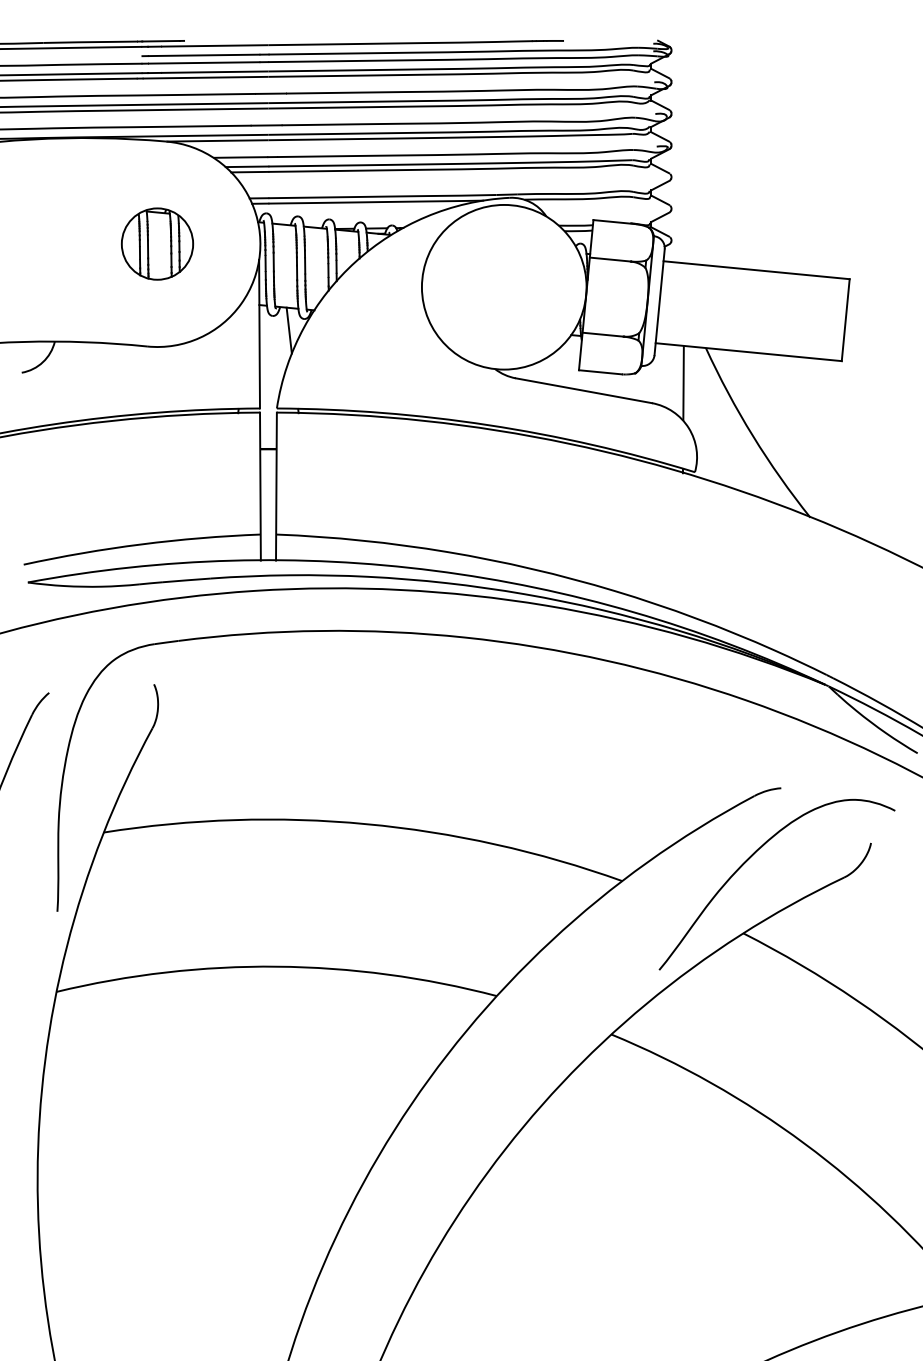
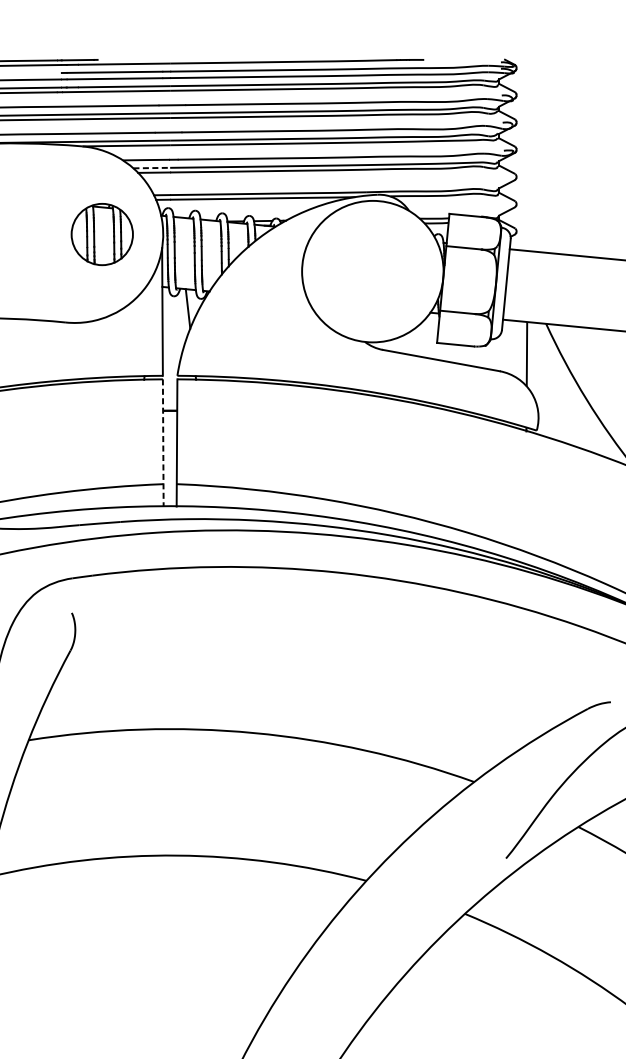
line: (247, 166) -> (152, 167), solid -> dashed
part: (157, 243) -> (102, 234), moved
line: (260, 487) -> (163, 443), solid -> dashed

